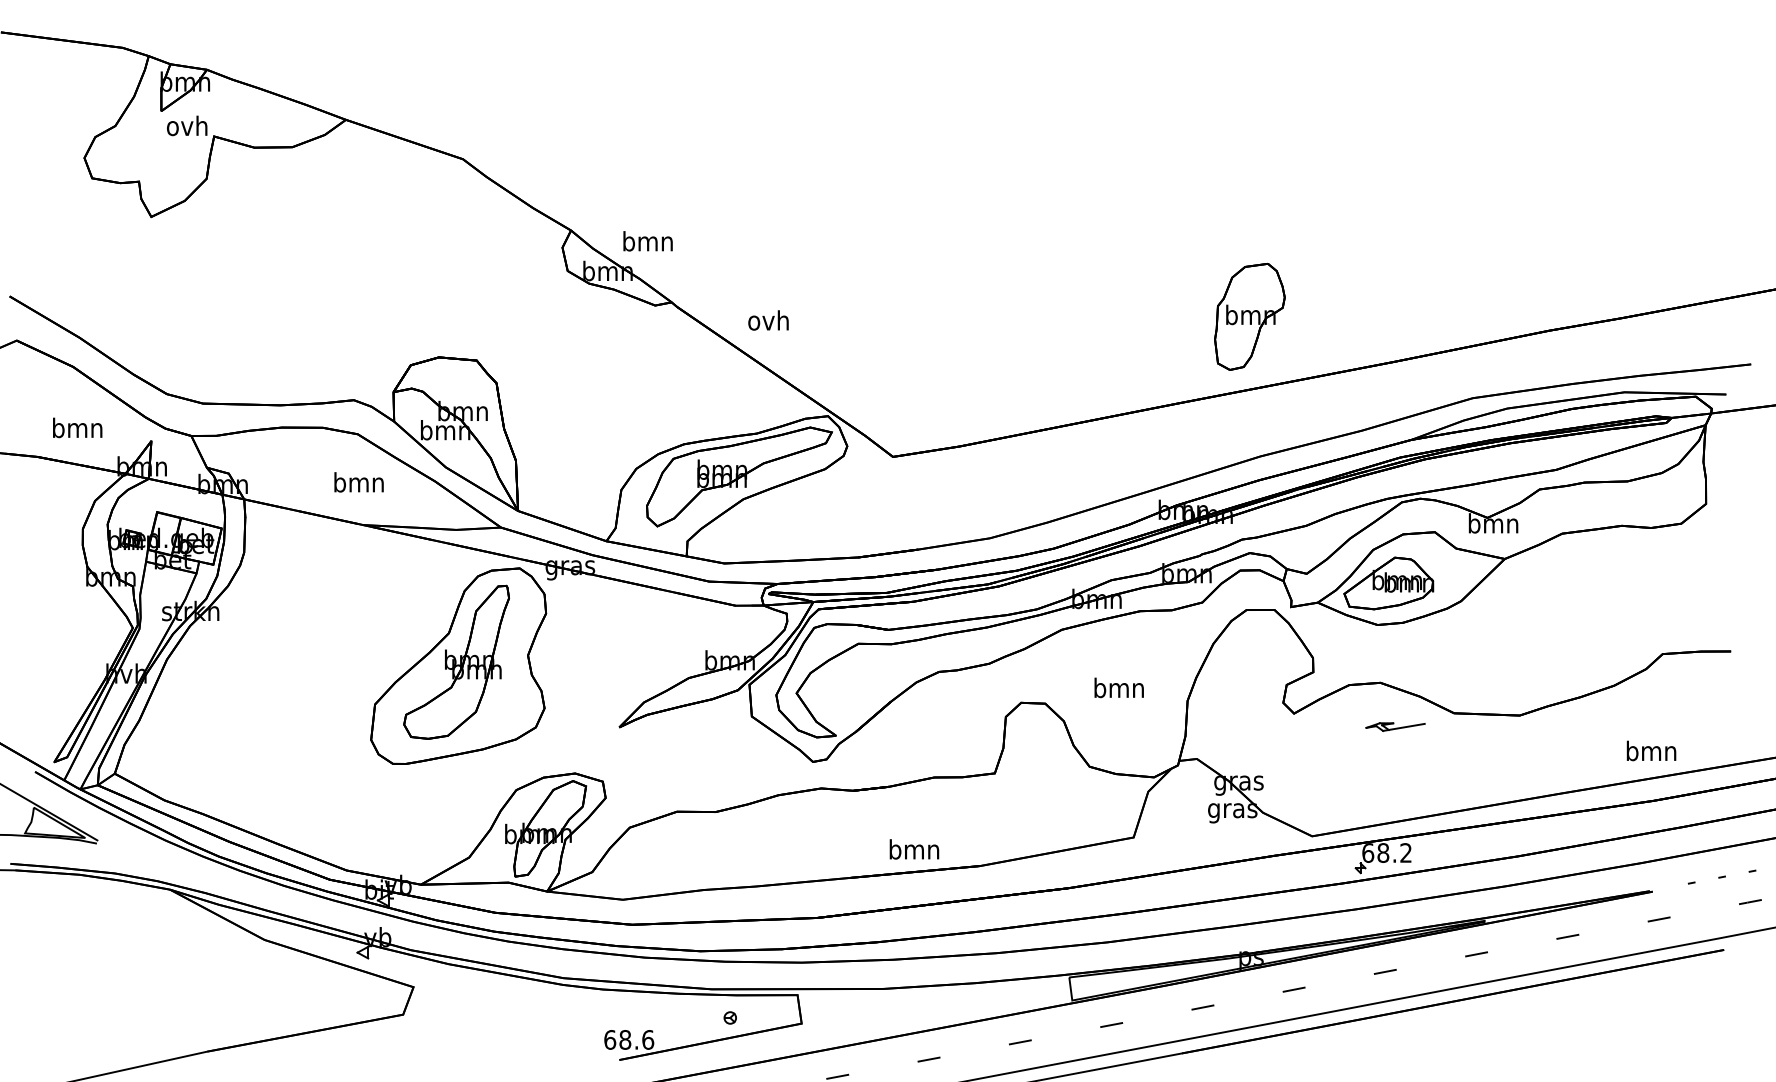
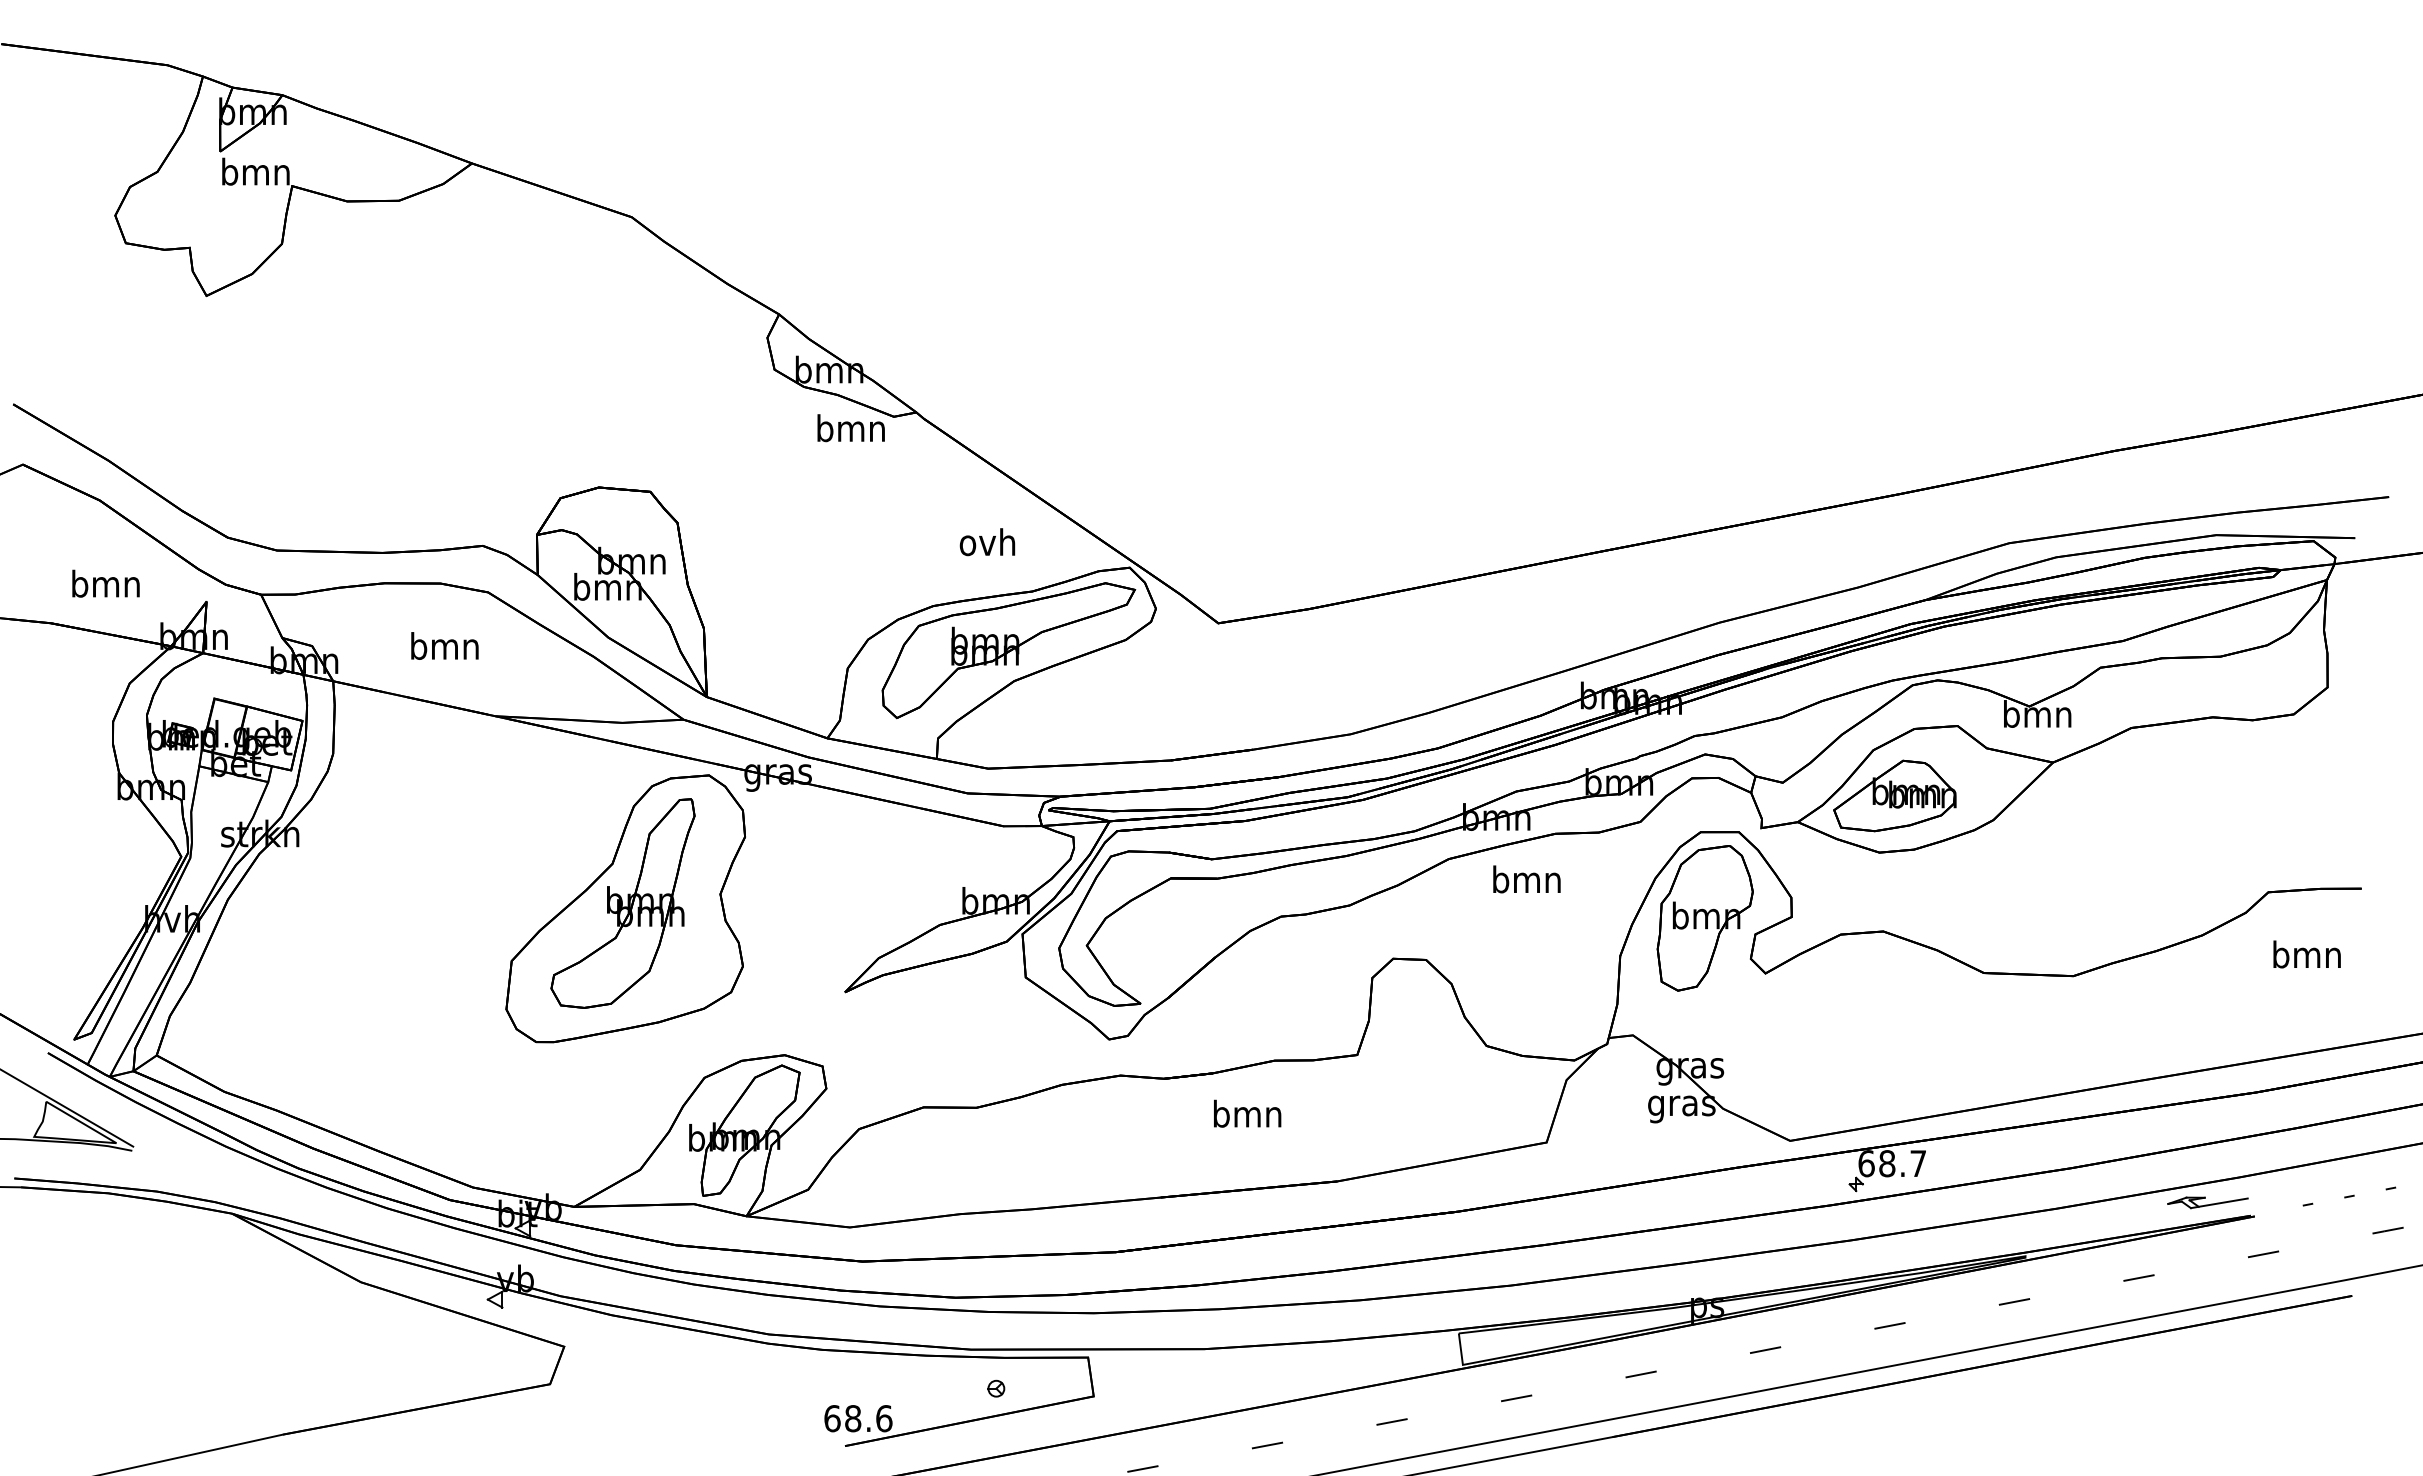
text: (187, 125) -> (255, 171), ovh -> bmn
text: (647, 241) -> (850, 428), moved
part: (1249, 317) -> (1704, 918), moved
text: (768, 320) -> (987, 542), moved
text: (358, 481) -> (444, 645), moved
text: (1118, 687) -> (1526, 879), moved
part: (1395, 726) -> (2207, 1202), moved
text: (1651, 751) -> (2306, 954), moved
text: (914, 849) -> (1247, 1113), moved
text: (1405, 852) -> (1917, 1163), 68.2 -> 68.7

